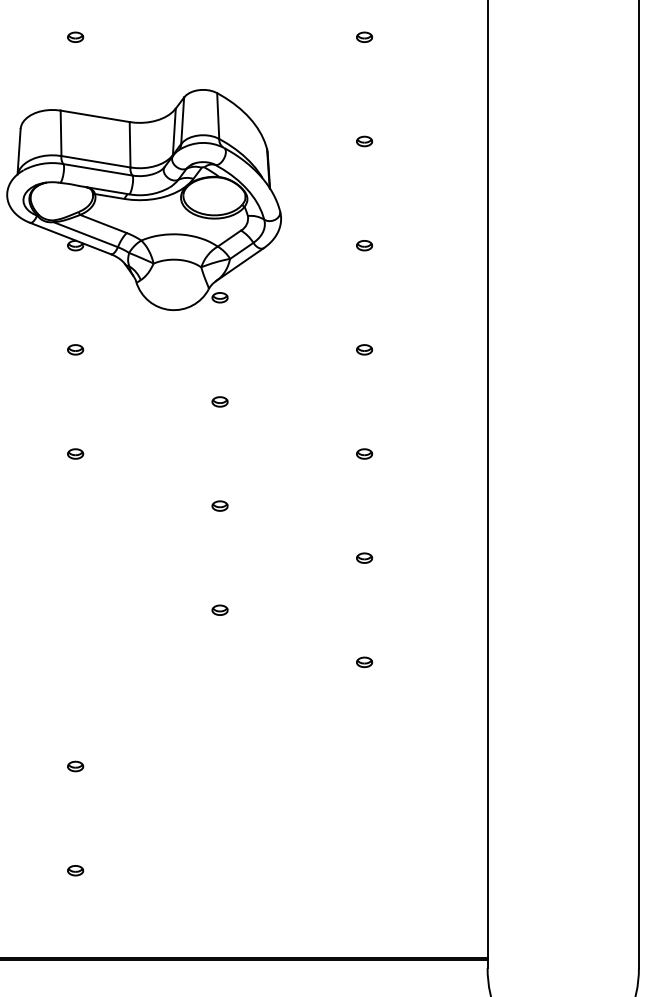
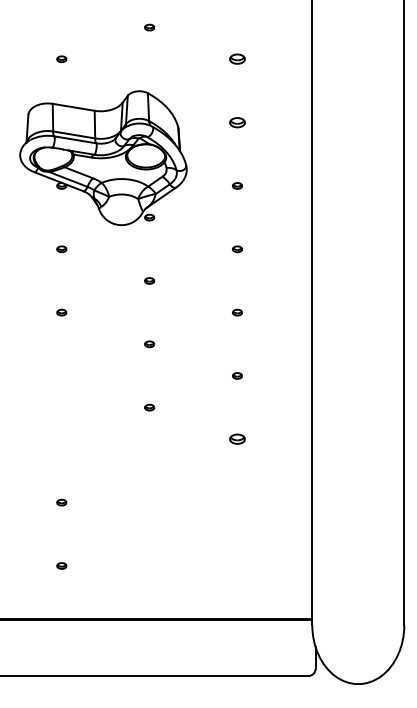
part: (364, 37) -> (237, 59), size x1.6
part: (364, 141) -> (237, 122), size x1.6
part: (364, 662) -> (237, 439), size x1.6

